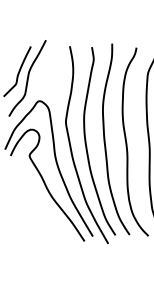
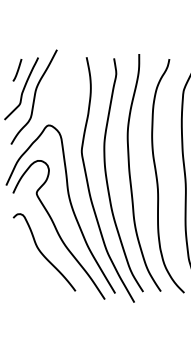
line: (14, 56) -> (17, 70), added
curve: (35, 204) -> (43, 253), added

